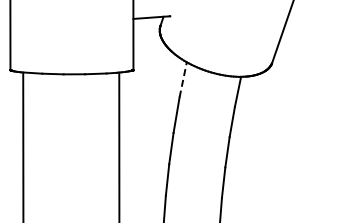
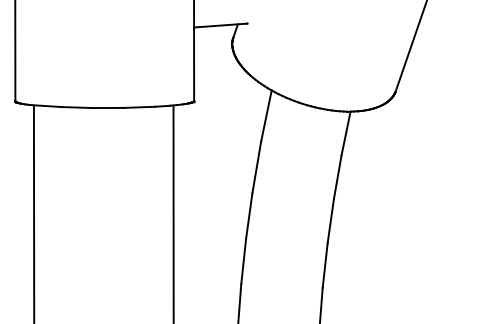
line: (183, 79) -> (266, 115), dashed -> solid

